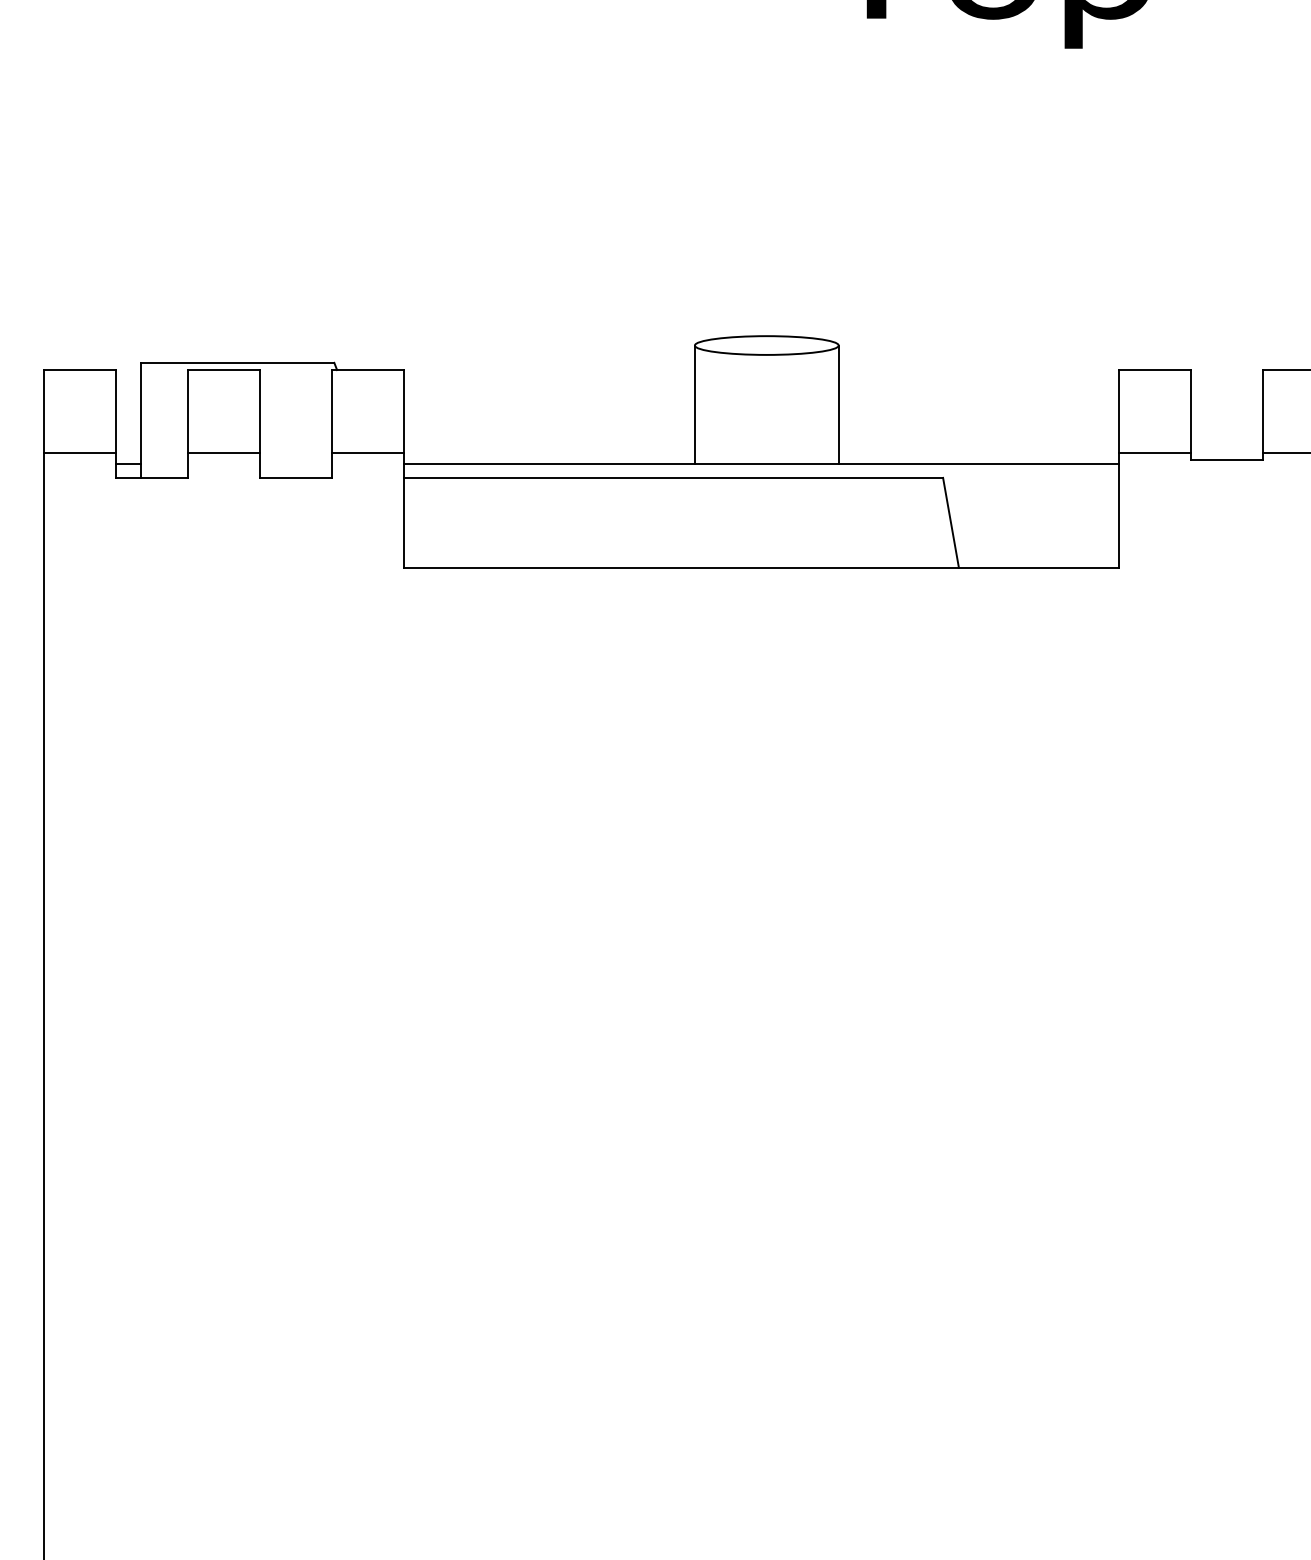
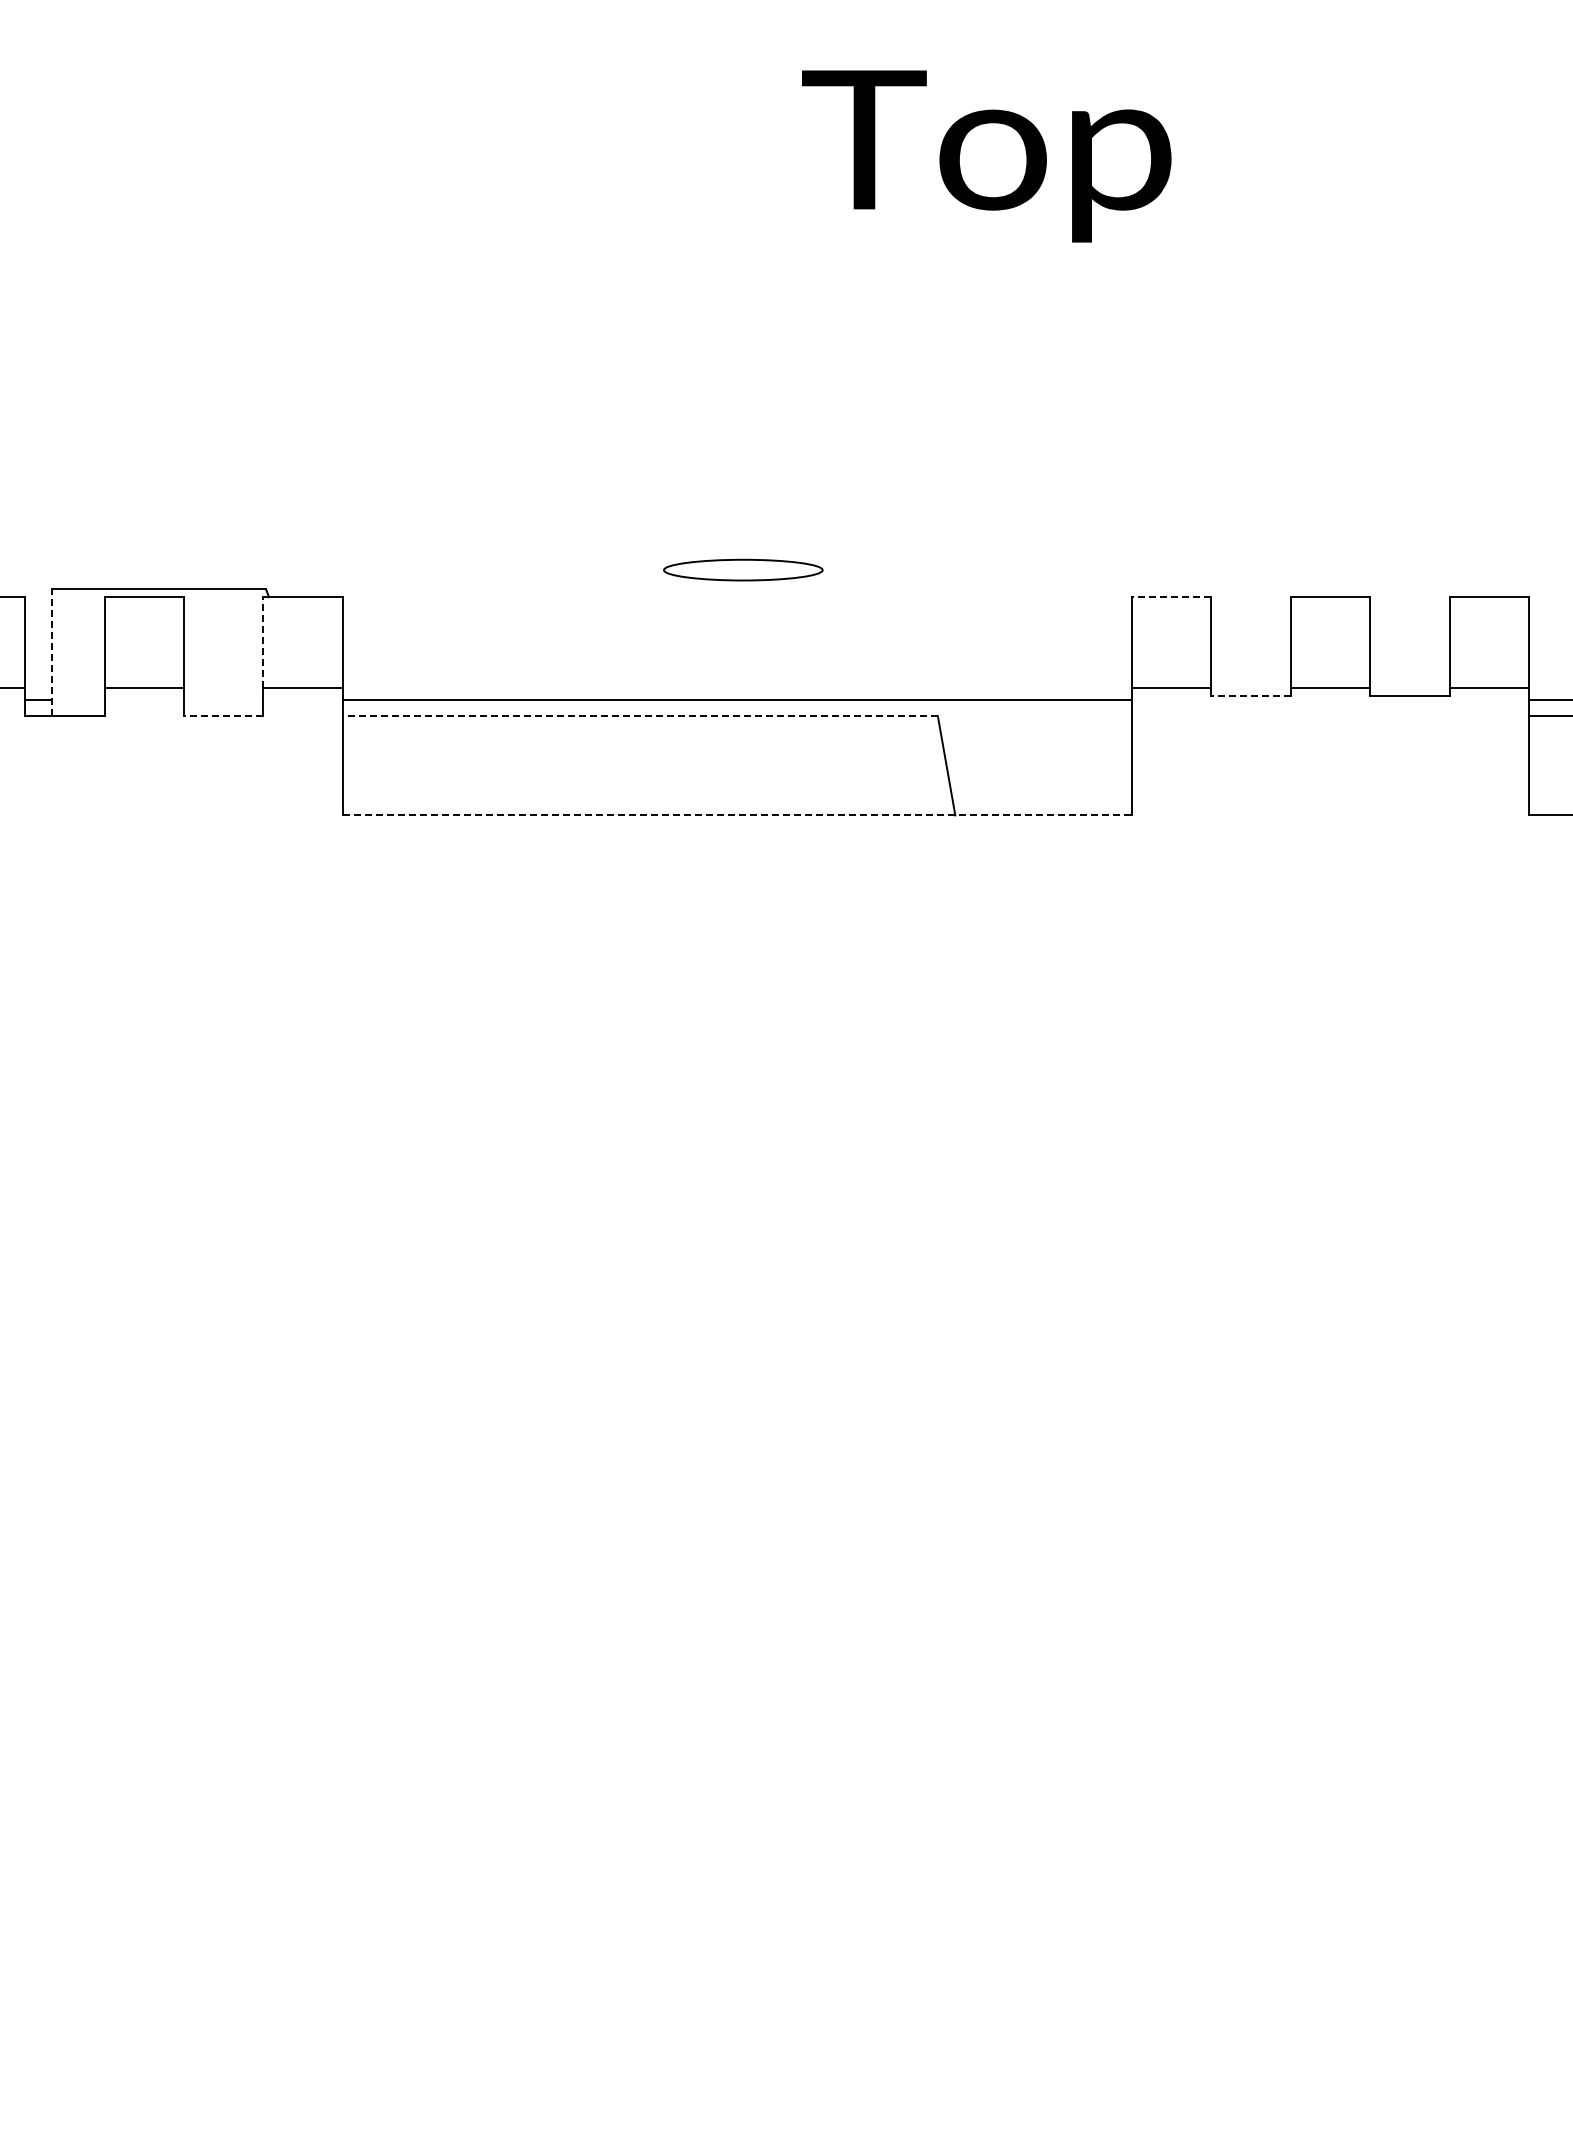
line: (1154, 370) -> (1171, 597), solid -> dashed
line: (694, 404) -> (663, 635), removed
line: (838, 404) -> (822, 635), removed
line: (332, 411) -> (263, 642), solid -> dashed
line: (140, 420) -> (52, 652), solid -> dashed
line: (1227, 460) -> (1251, 696), solid -> dashed
line: (295, 478) -> (223, 716), solid -> dashed
line: (673, 478) -> (640, 716), solid -> dashed
line: (761, 567) -> (737, 815), solid -> dashed

